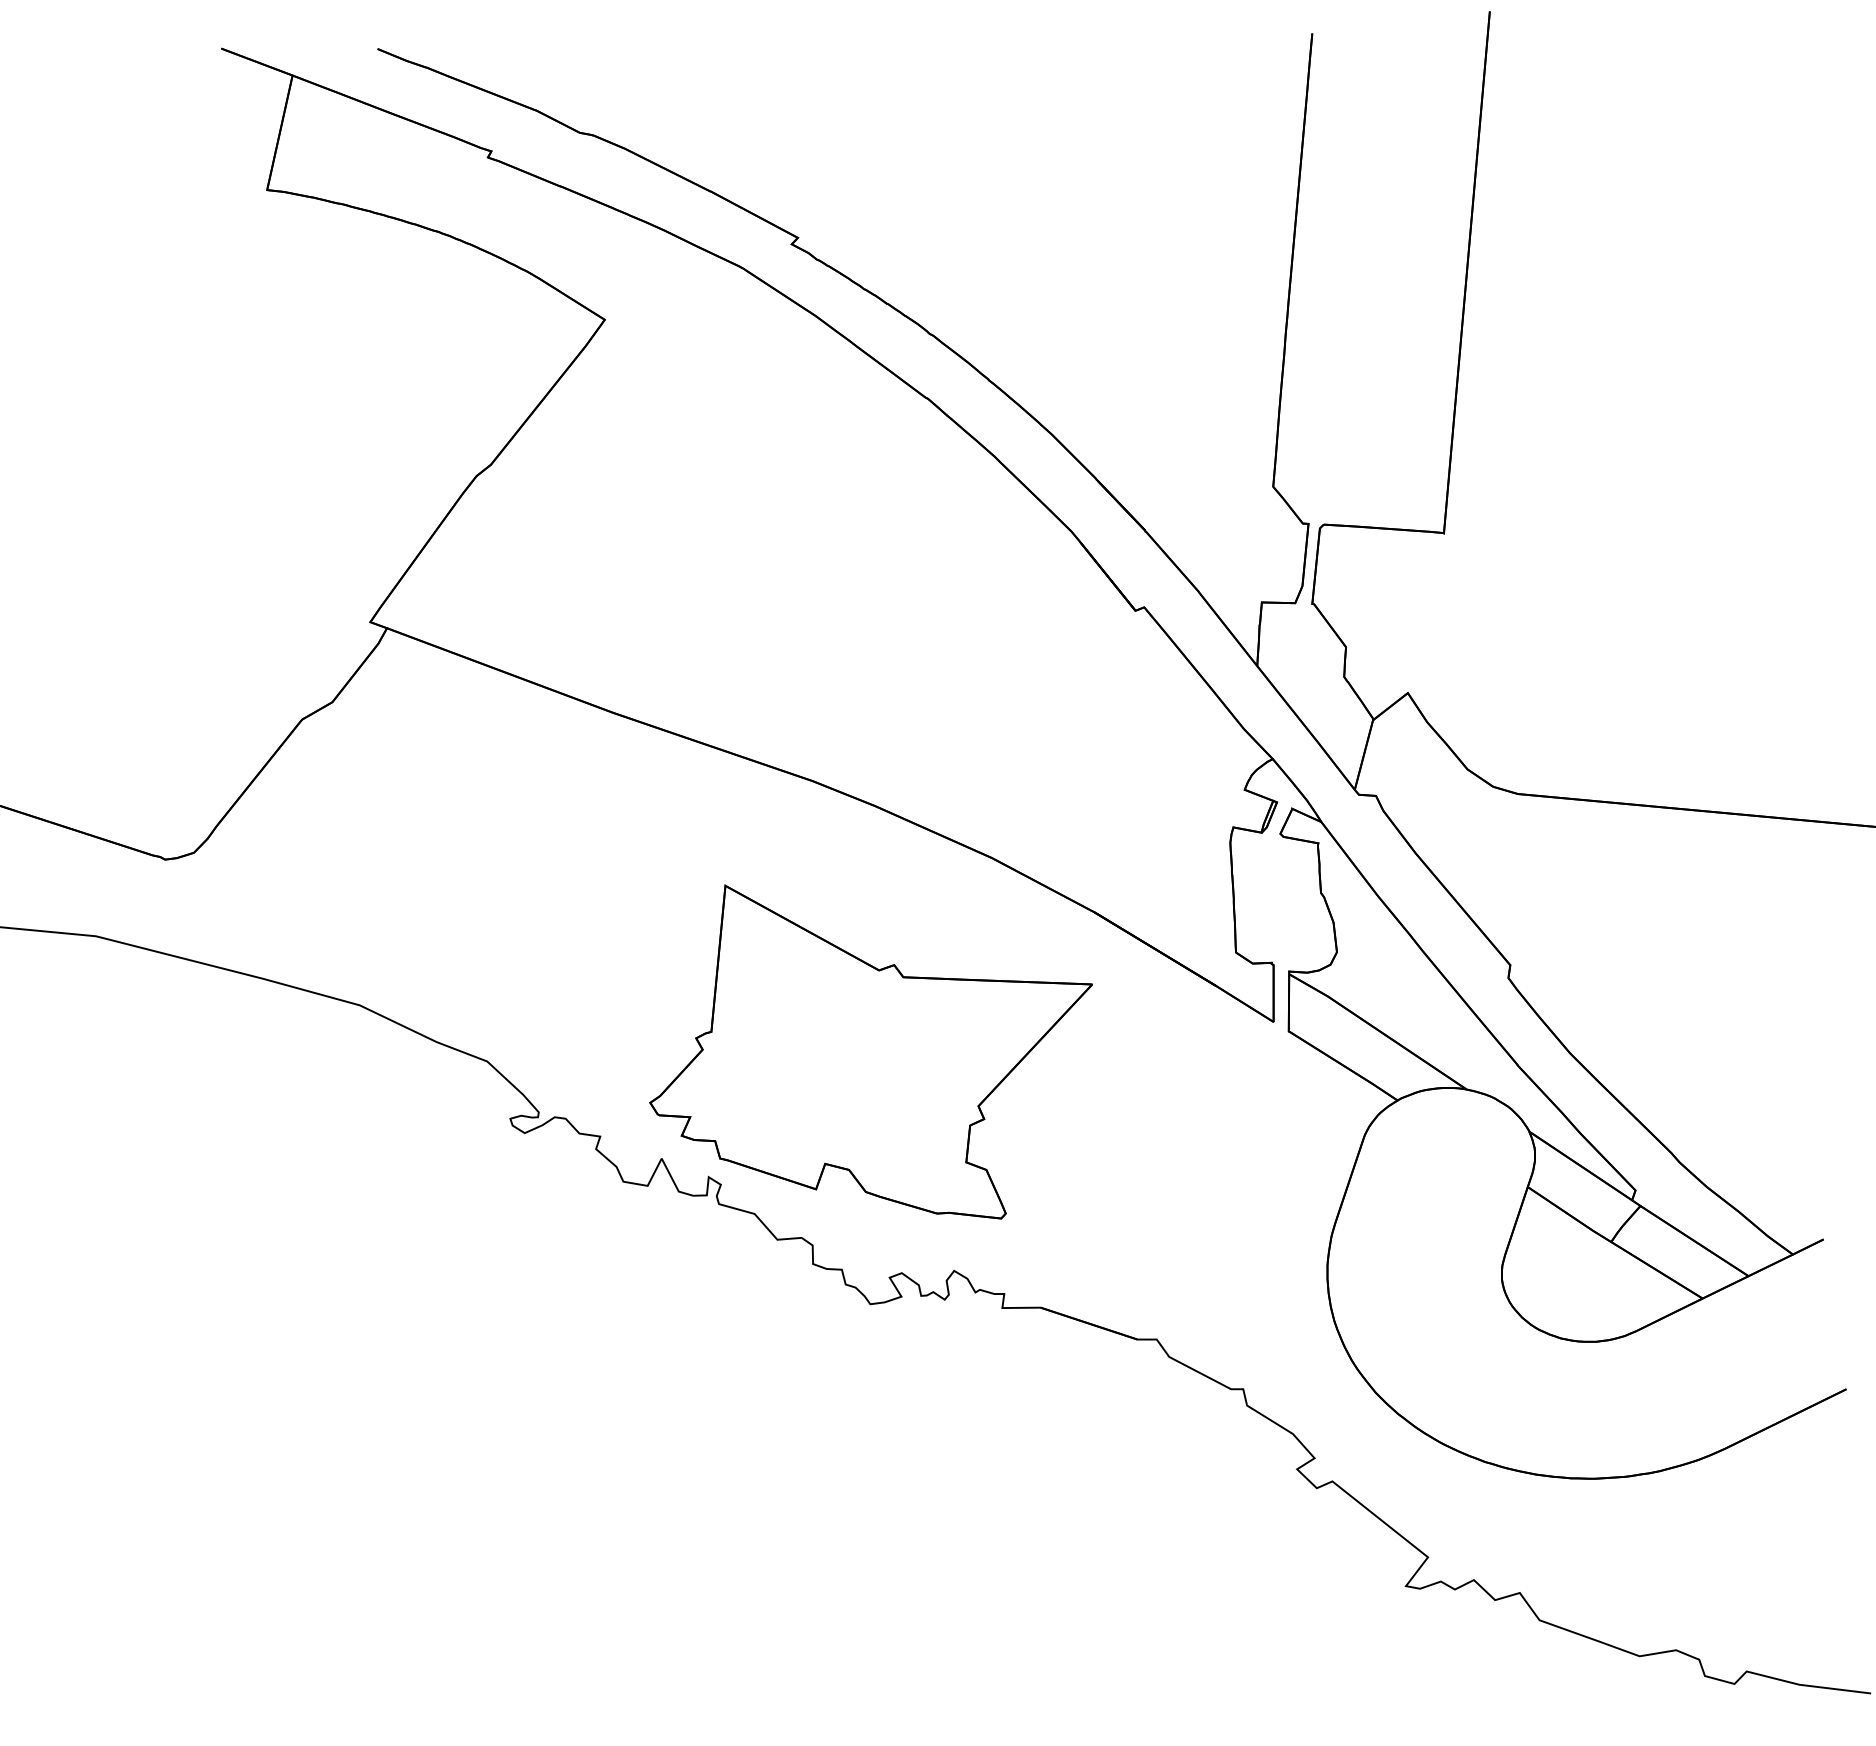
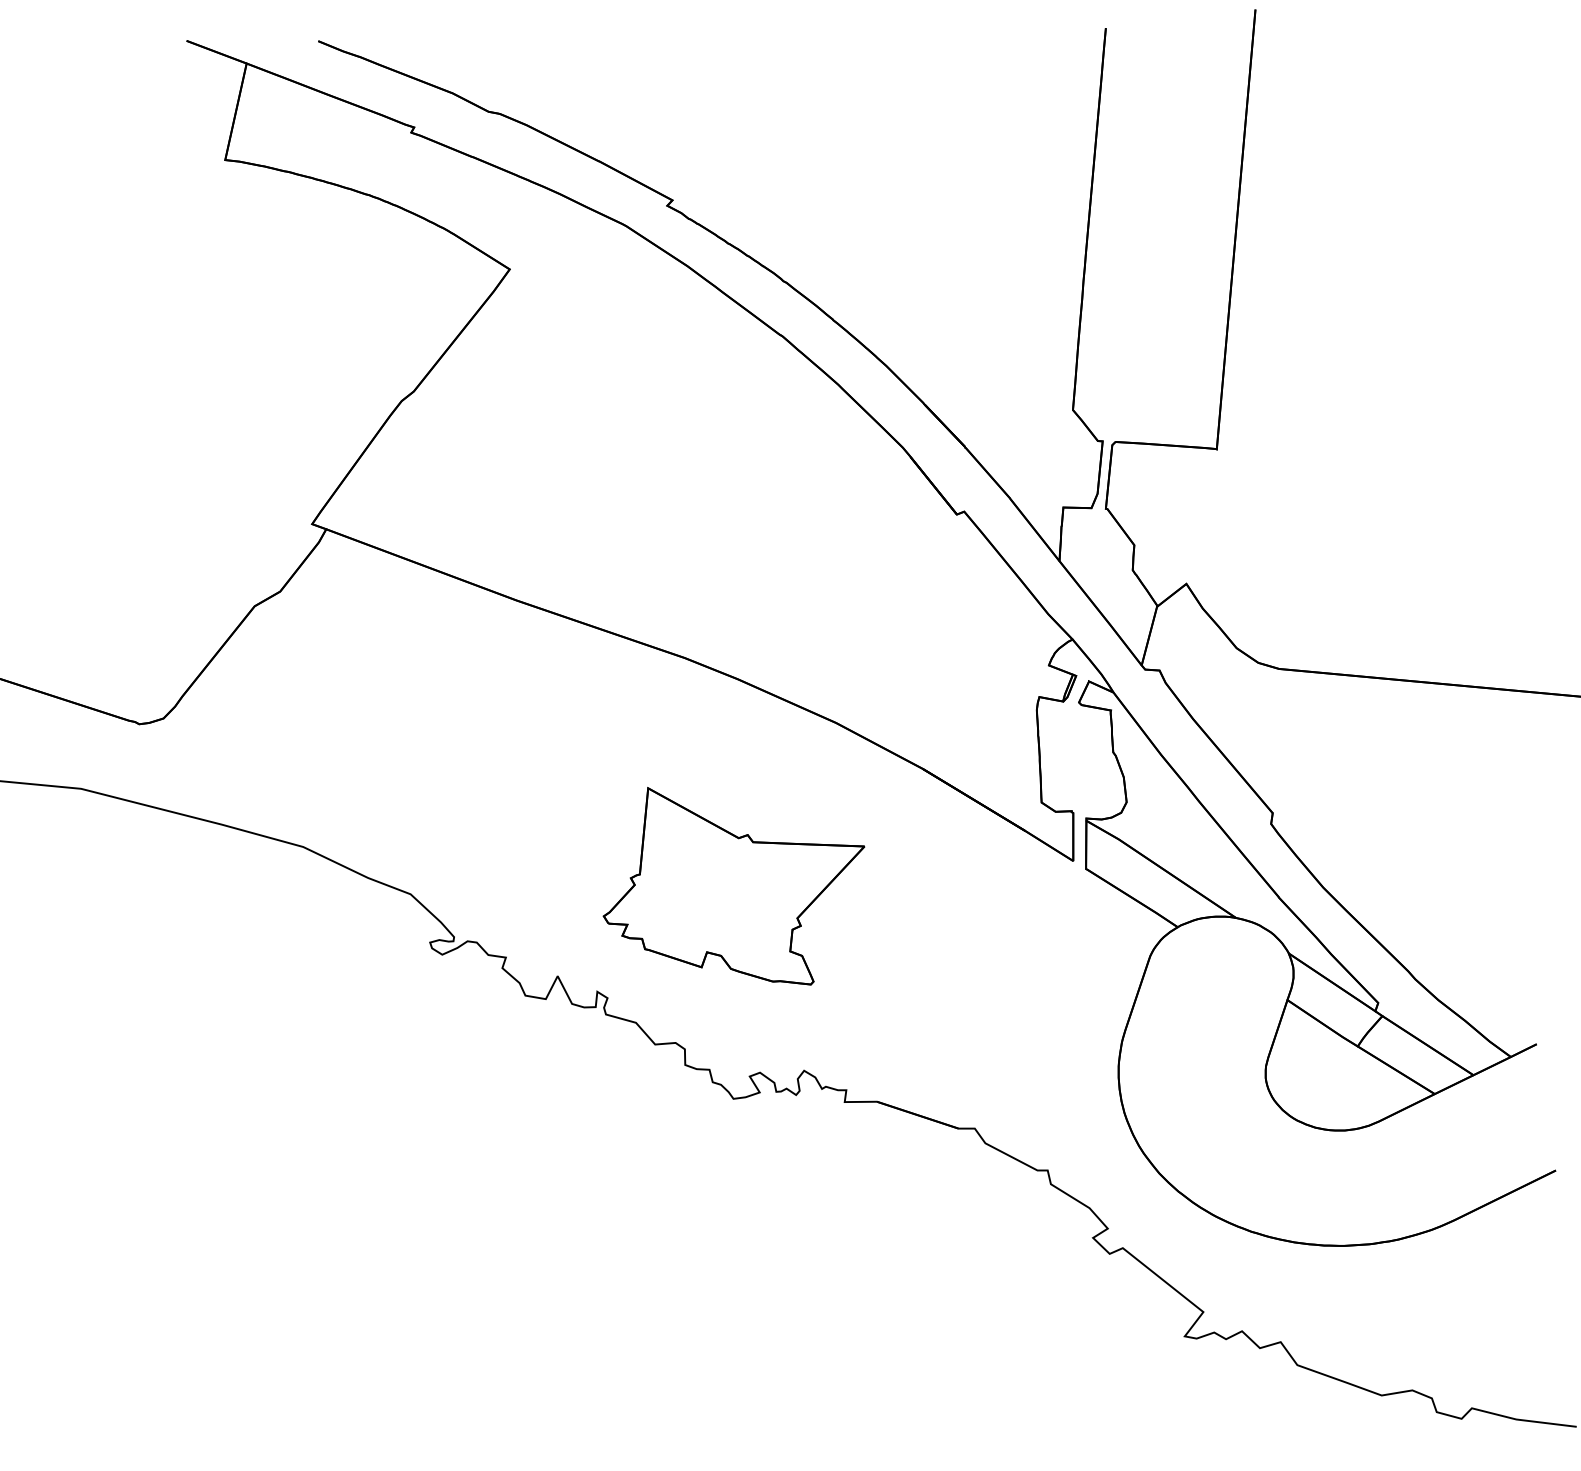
part: (870, 1051) -> (733, 885), size x0.7

